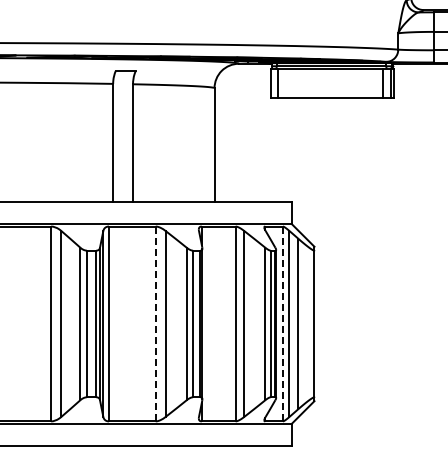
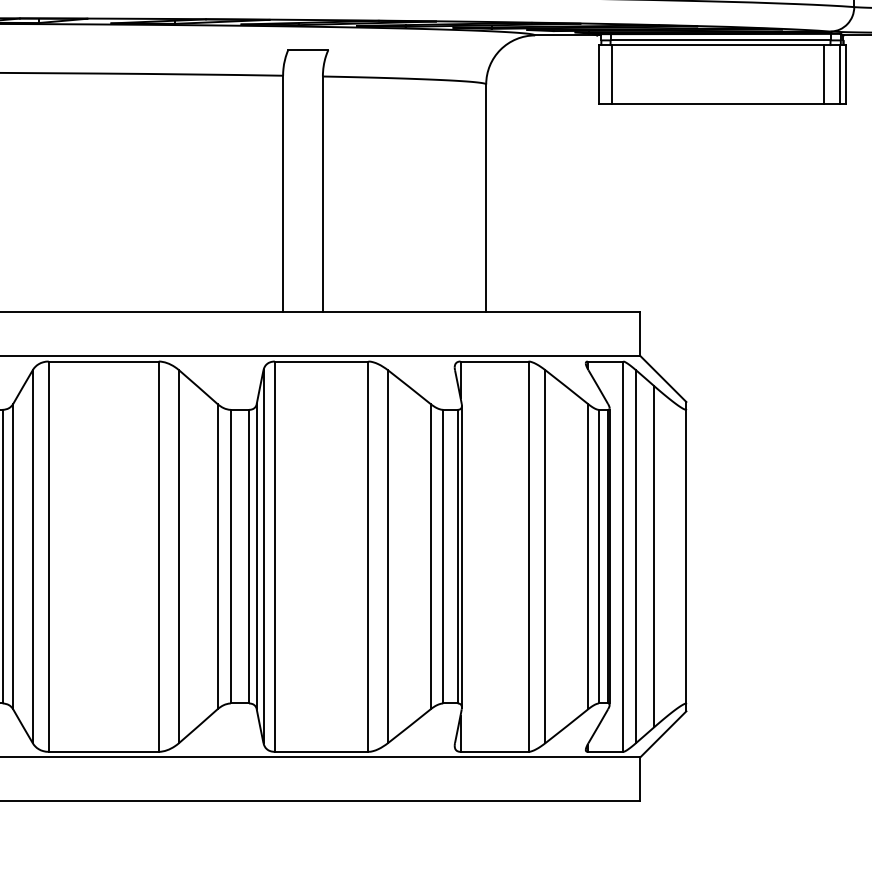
line: (155, 324) -> (367, 557), dashed -> solid
line: (283, 324) -> (624, 557), dashed -> solid

